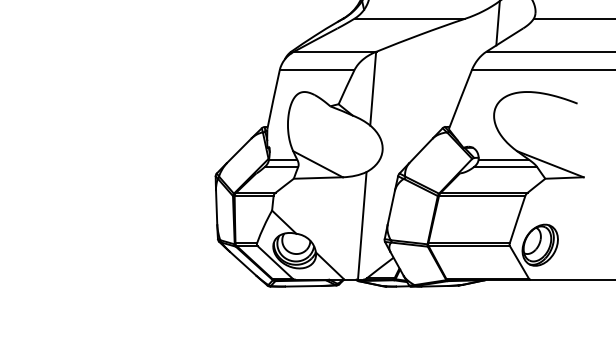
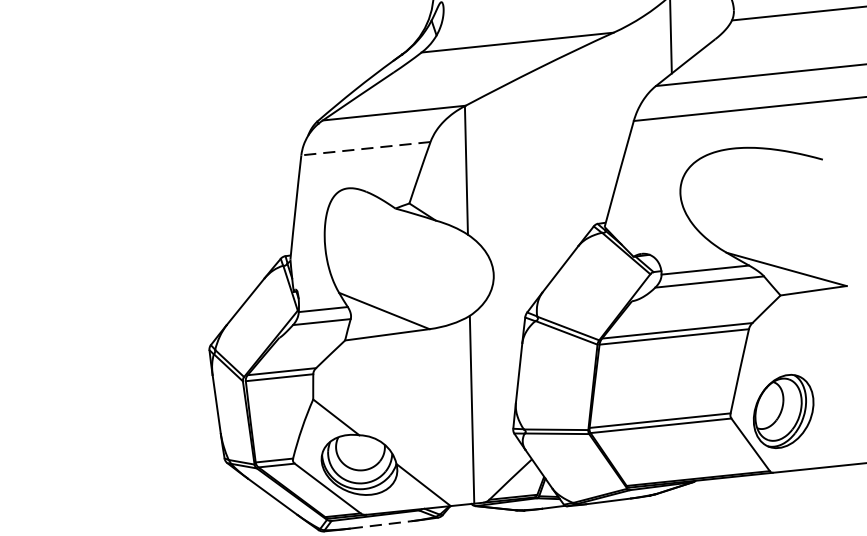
line: (316, 70) -> (365, 148), solid -> dashed
line: (303, 286) -> (381, 525), solid -> dashed

